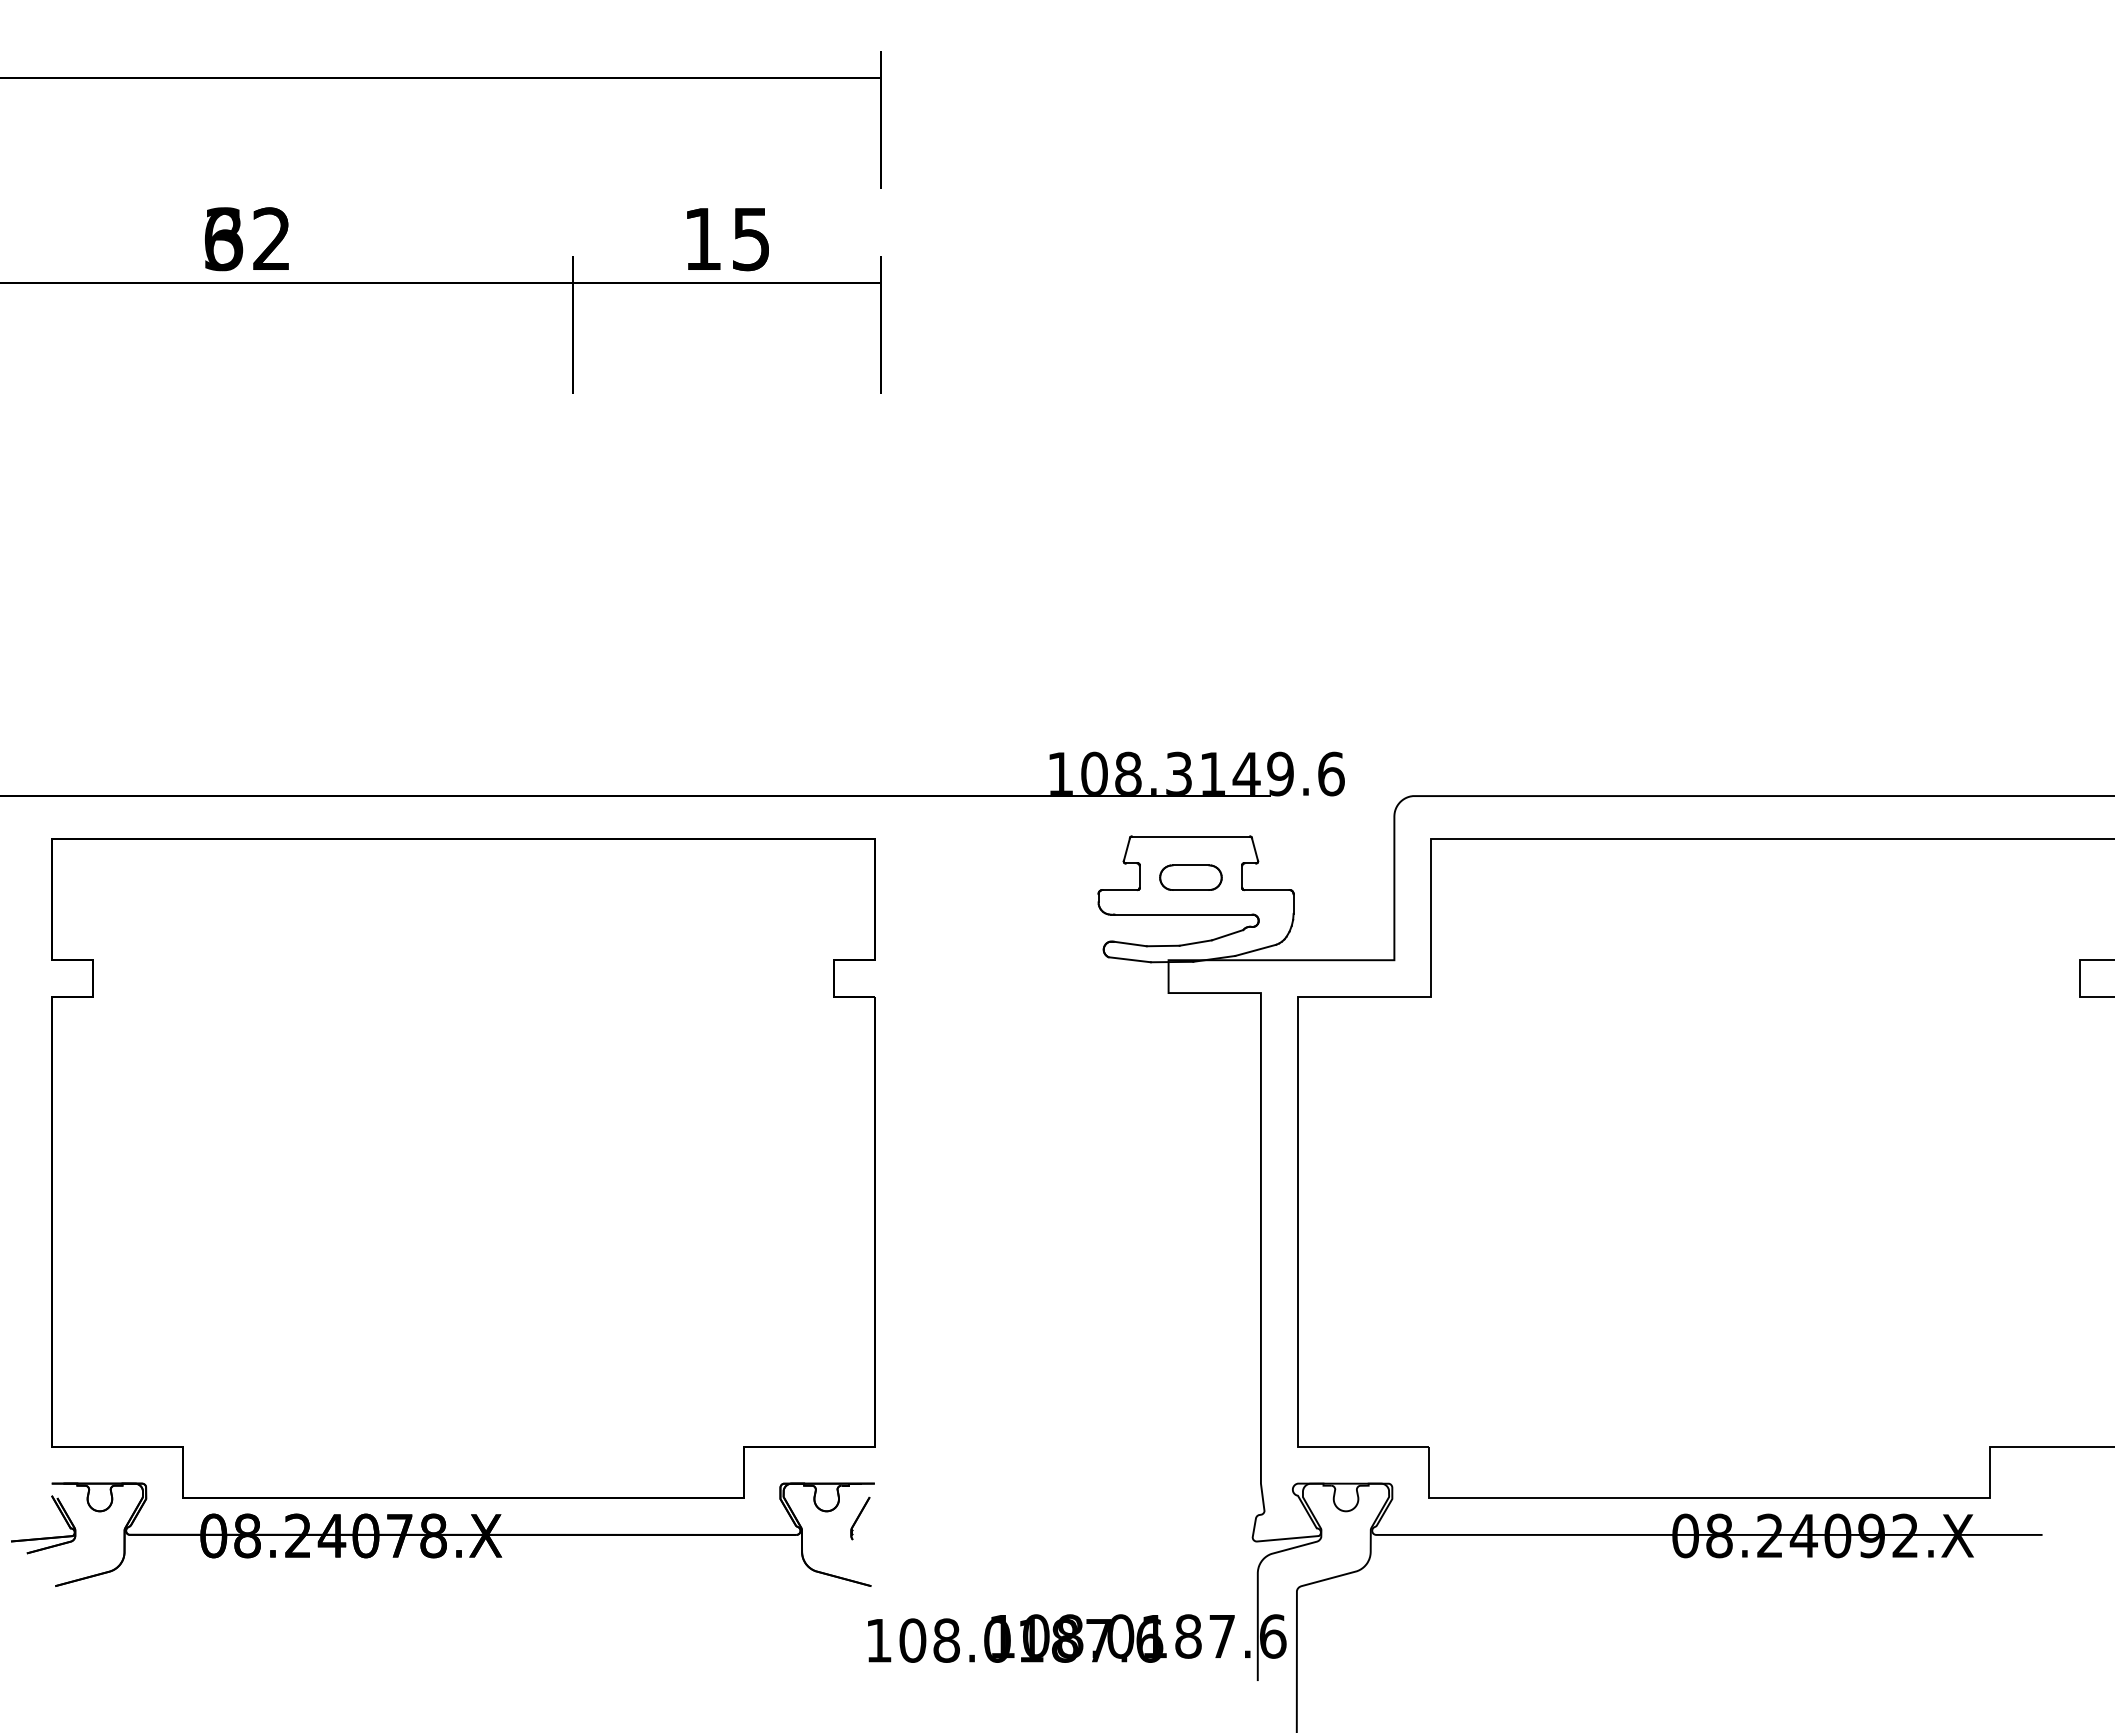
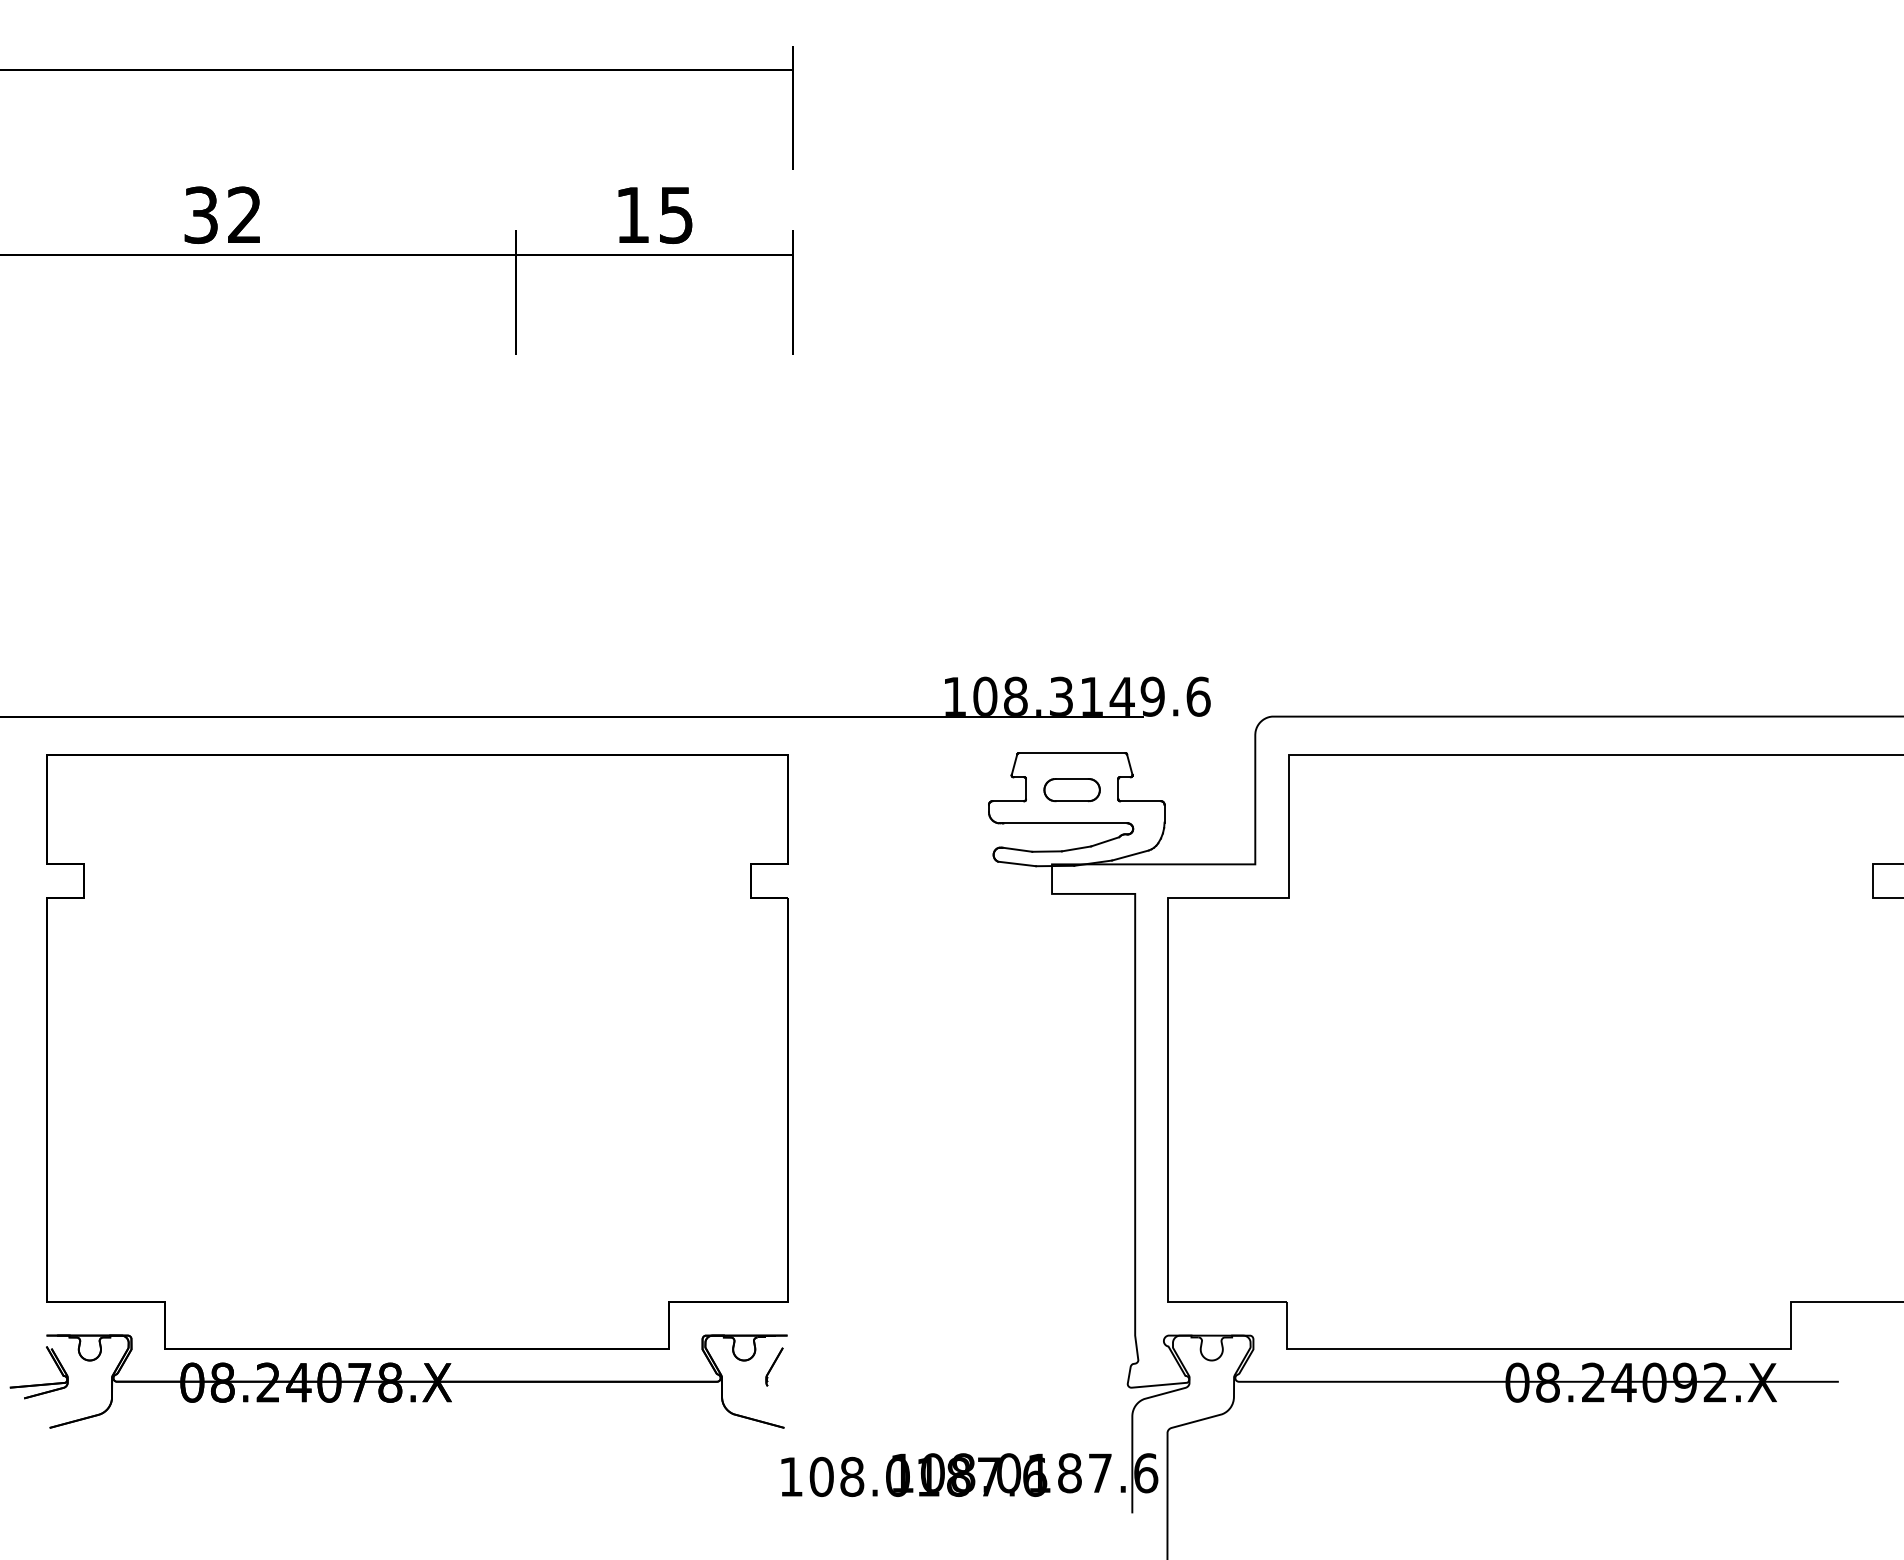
text: (223, 239) -> (201, 215), 62 -> 32

